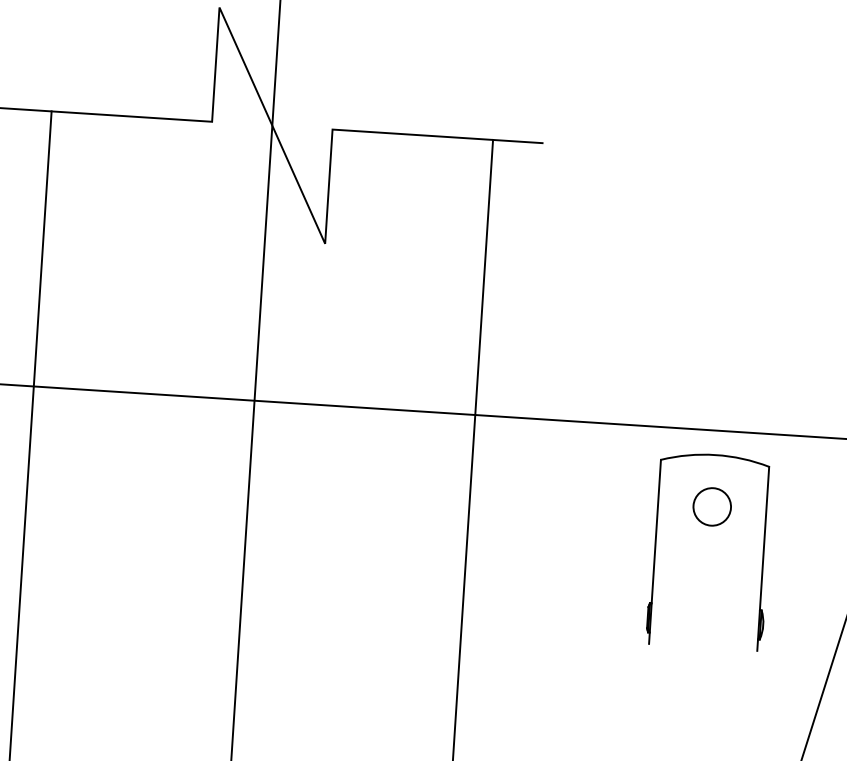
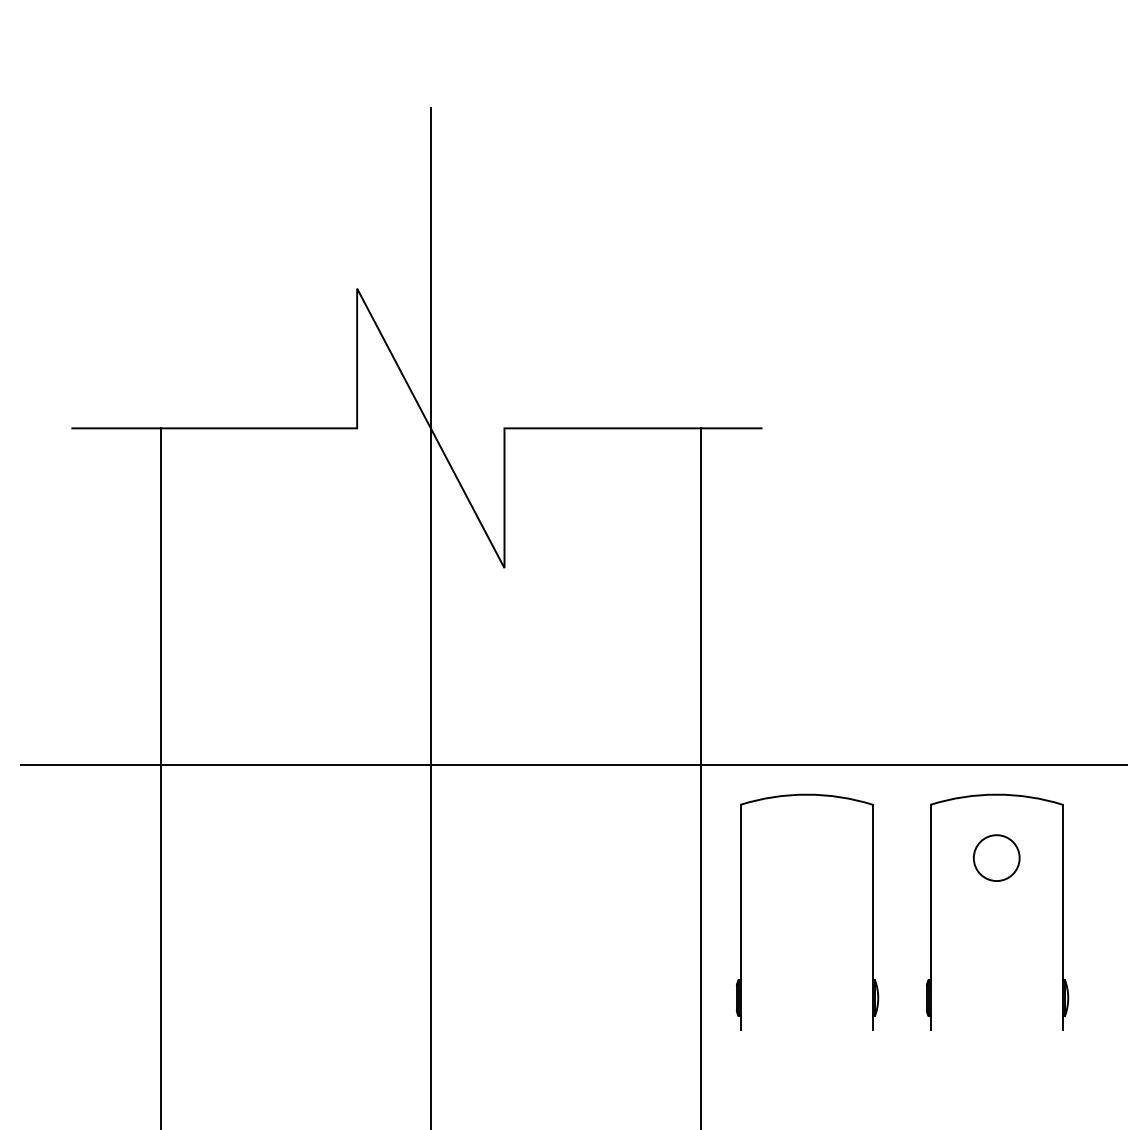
part: (607, 544) -> (872, 911), added

